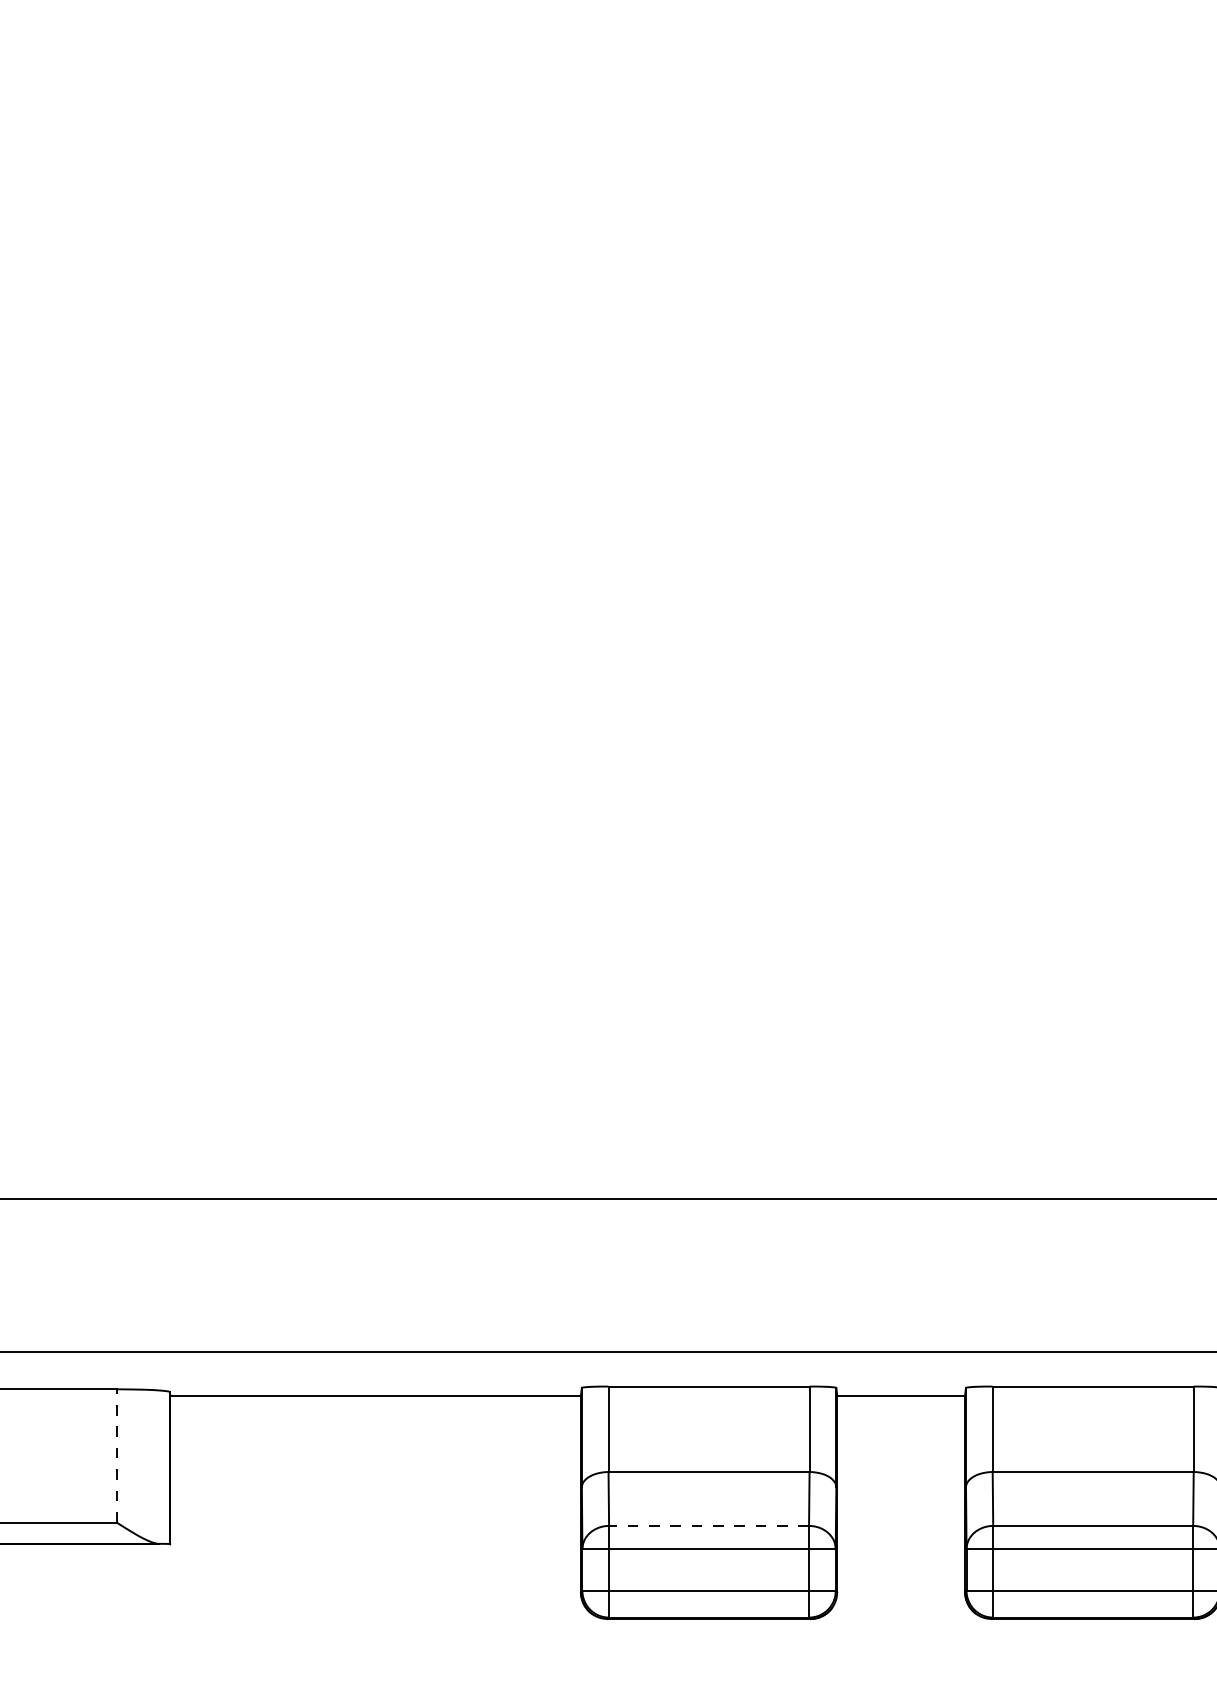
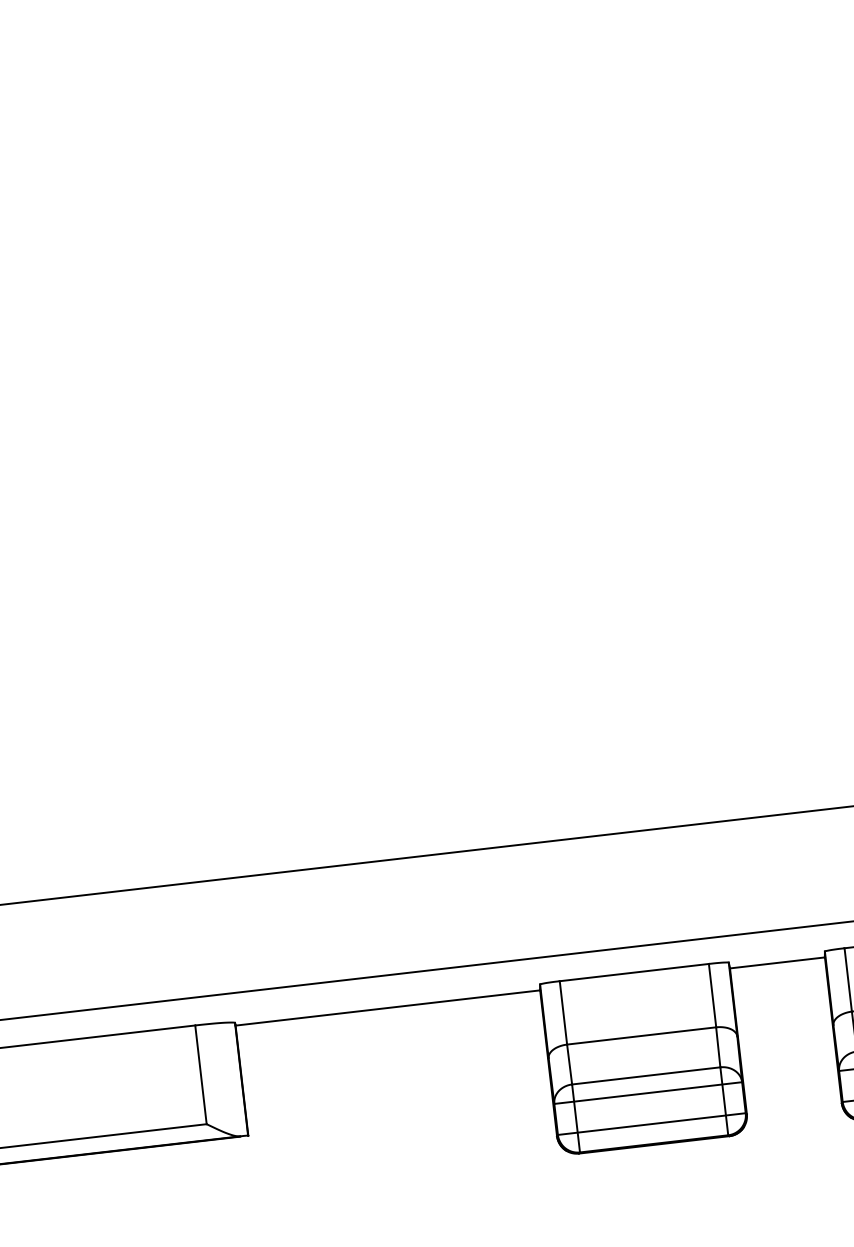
line: (116, 1455) -> (200, 1074), dashed -> solid
line: (709, 1525) -> (646, 1075), dashed -> solid

